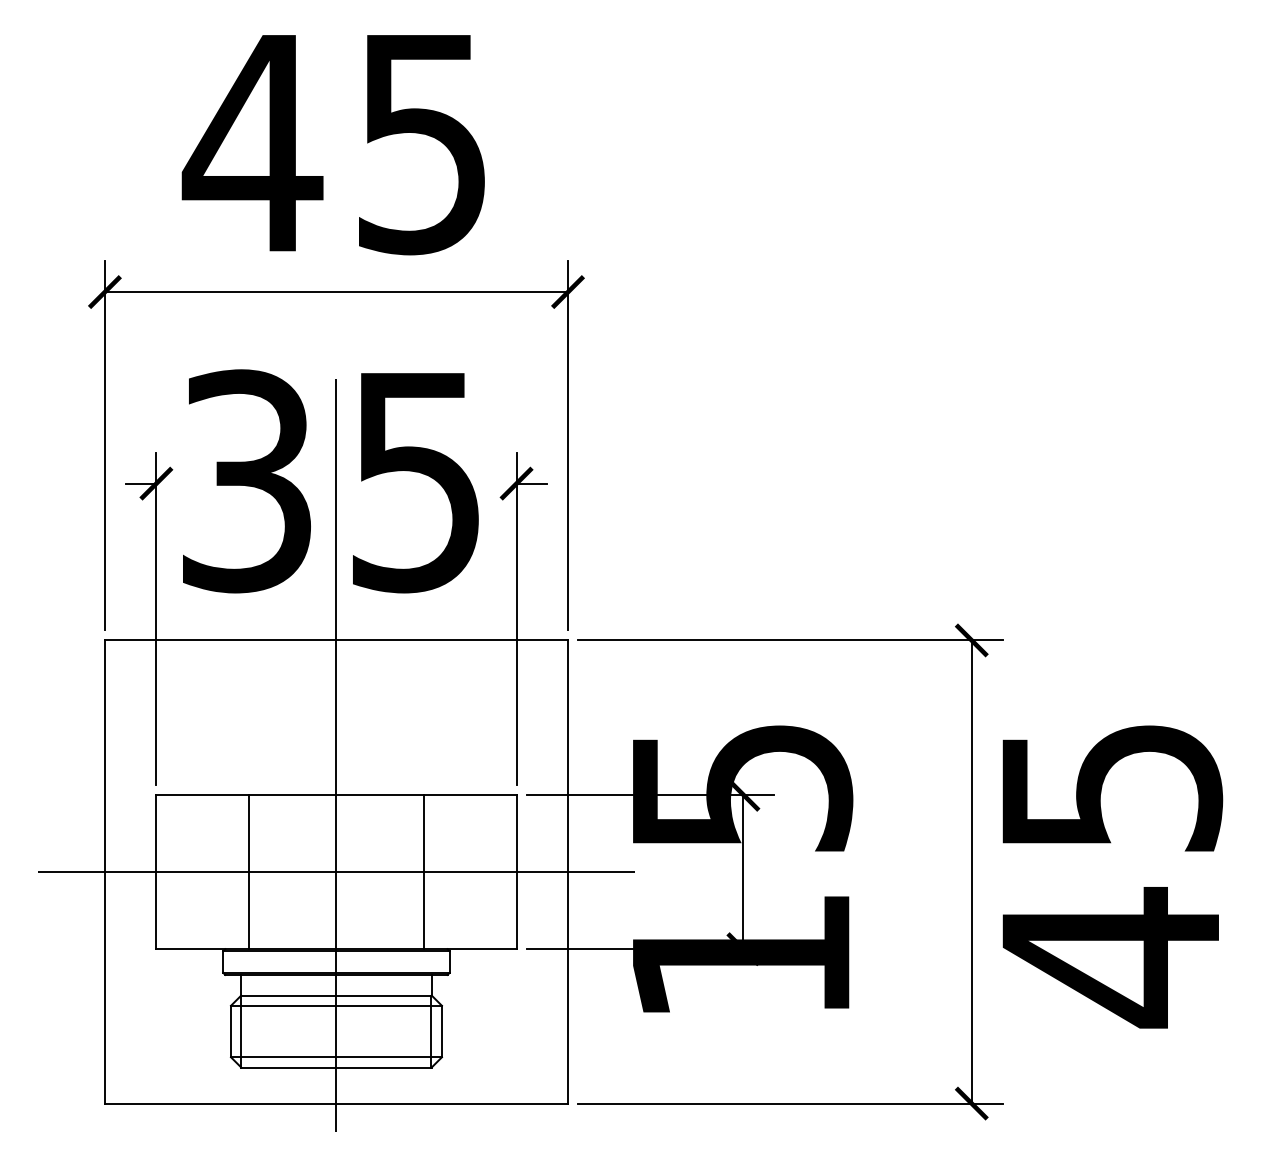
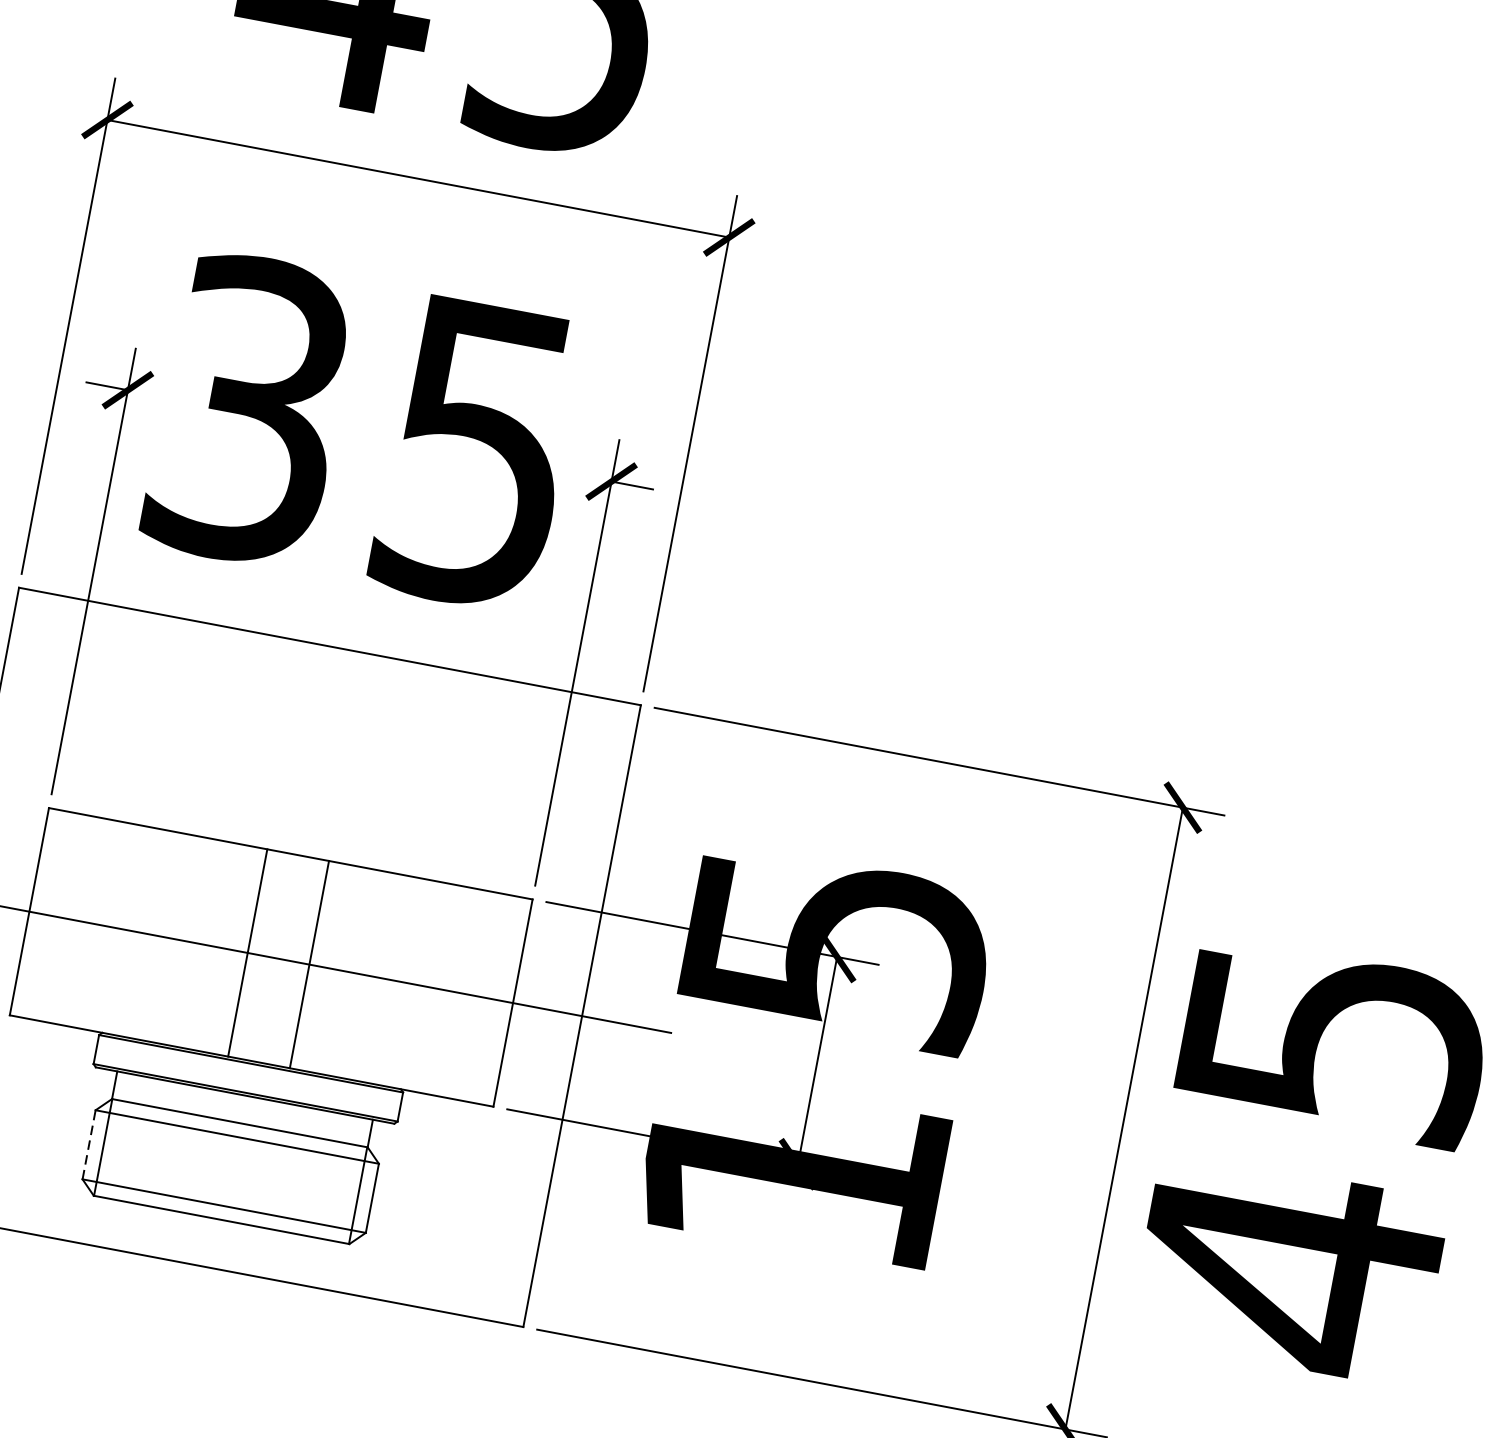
line: (336, 755) -> (300, 800), removed
line: (249, 871) -> (248, 952), moved
line: (423, 871) -> (308, 963), moved
line: (230, 1031) -> (88, 1144), solid -> dashed

